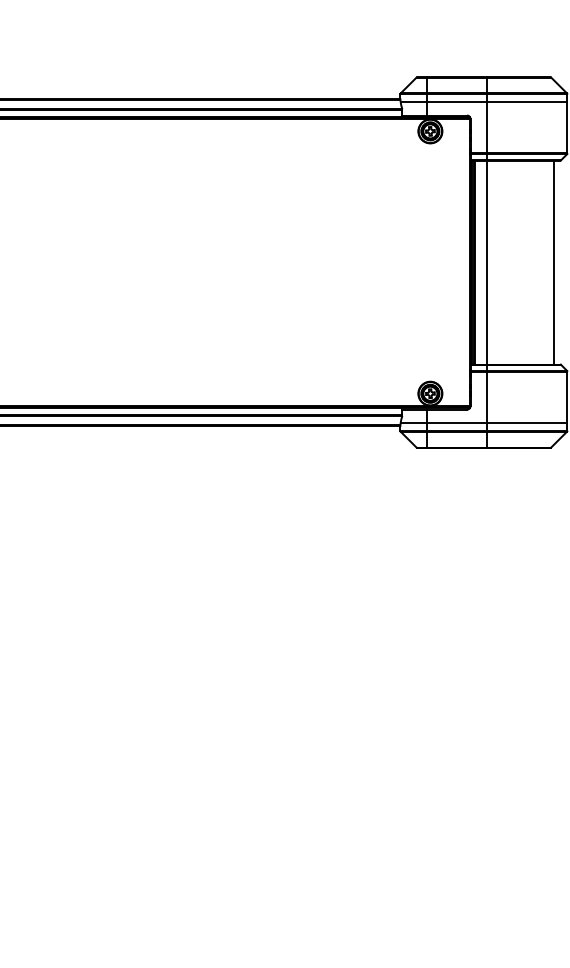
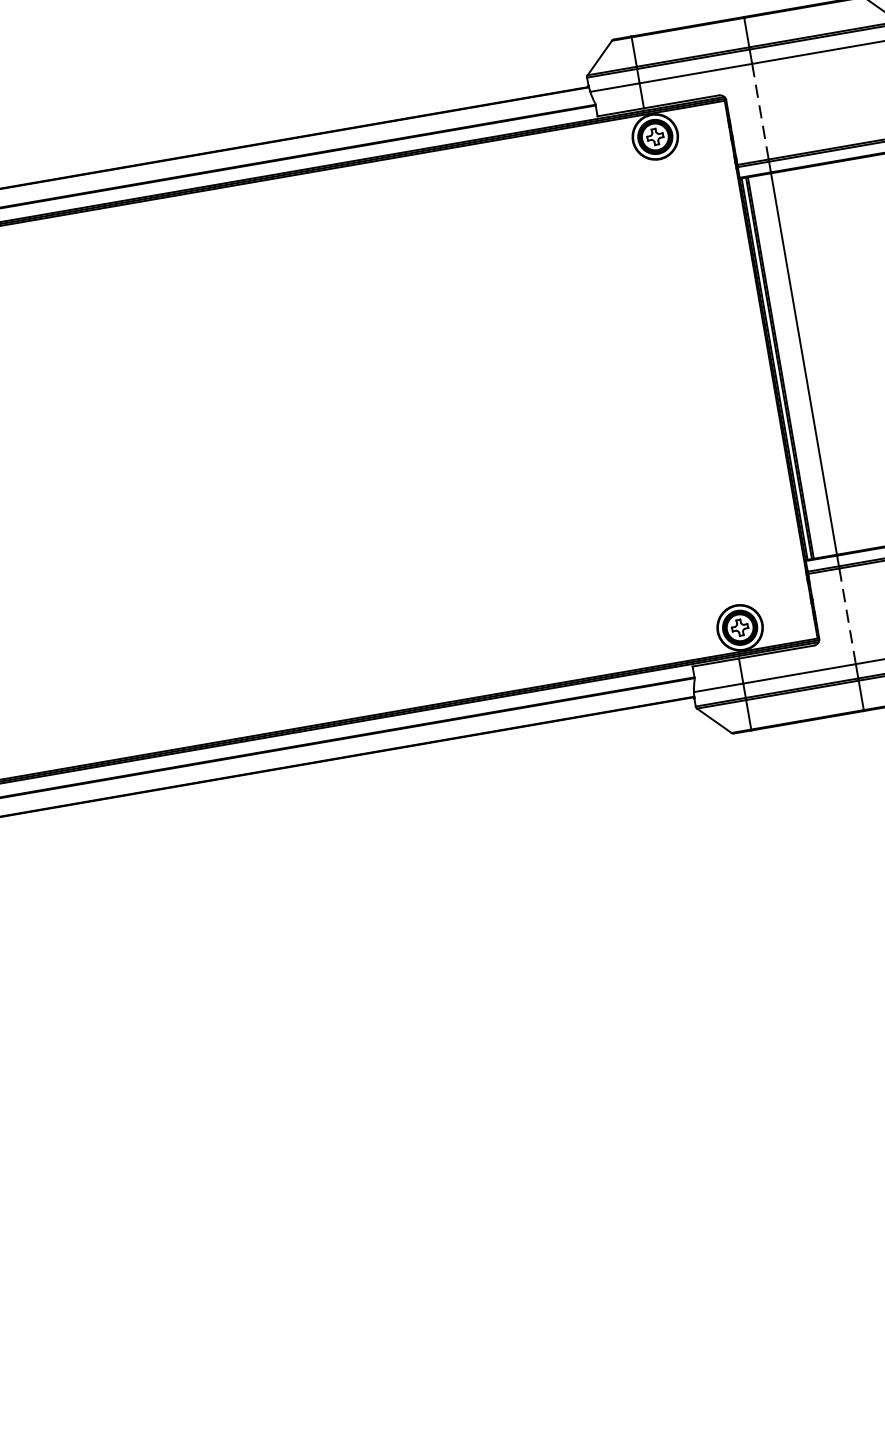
line: (487, 127) -> (760, 111), solid -> dashed
line: (487, 397) -> (848, 616), solid -> dashed

